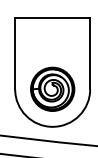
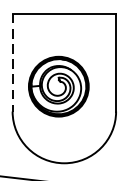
line: (15, 54) -> (13, 63), solid -> dashed
part: (52, 88) -> (58, 85), moved

